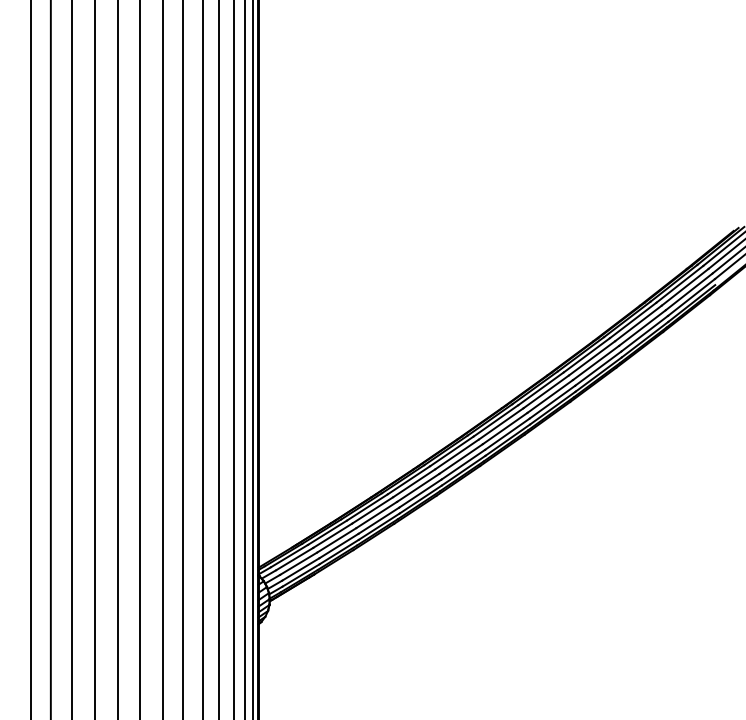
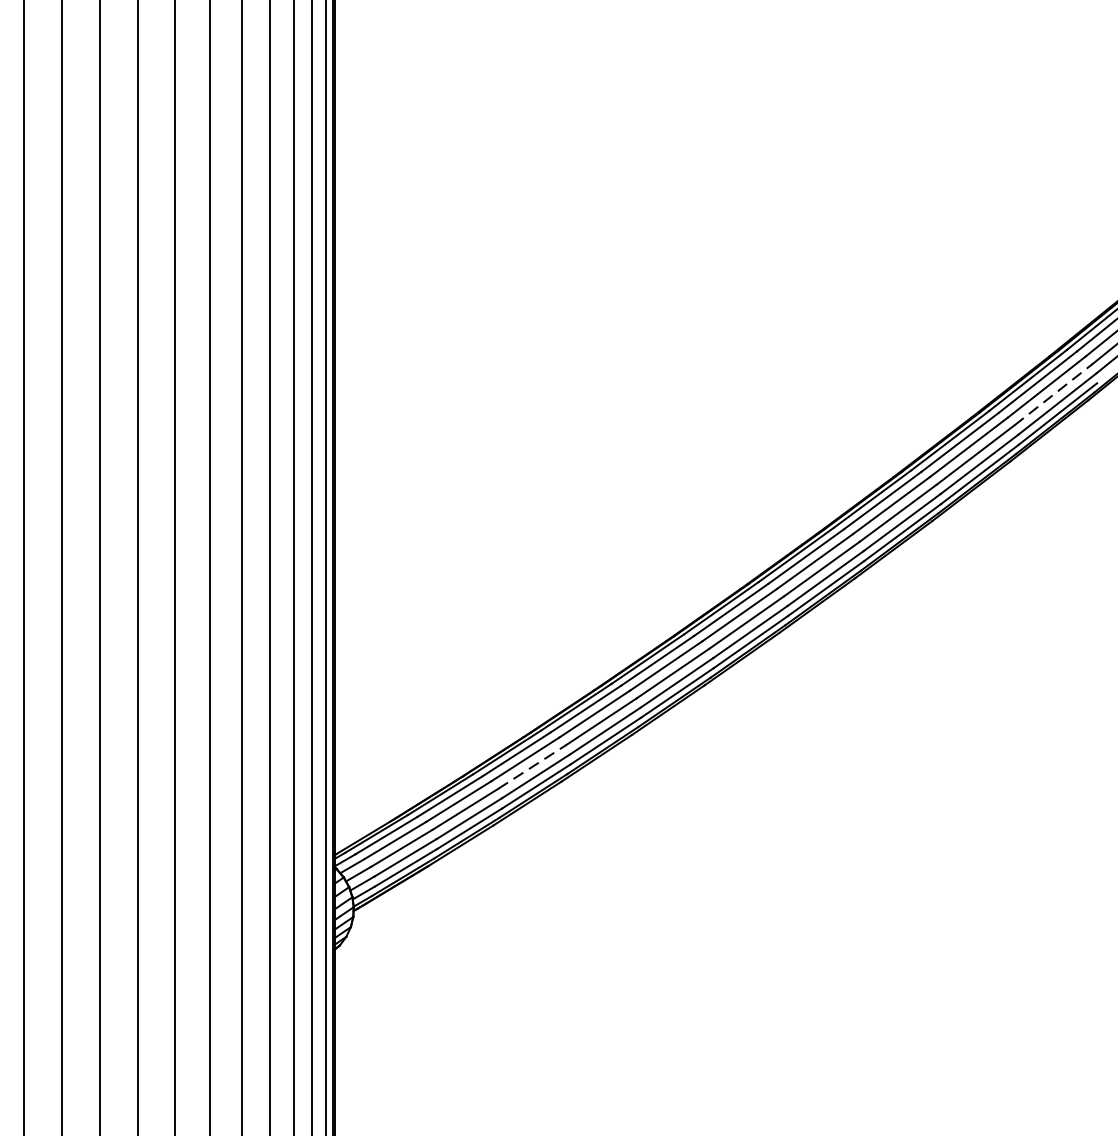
line: (689, 291) -> (1054, 393), solid -> dashed
line: (377, 514) -> (533, 766), solid -> dashed

